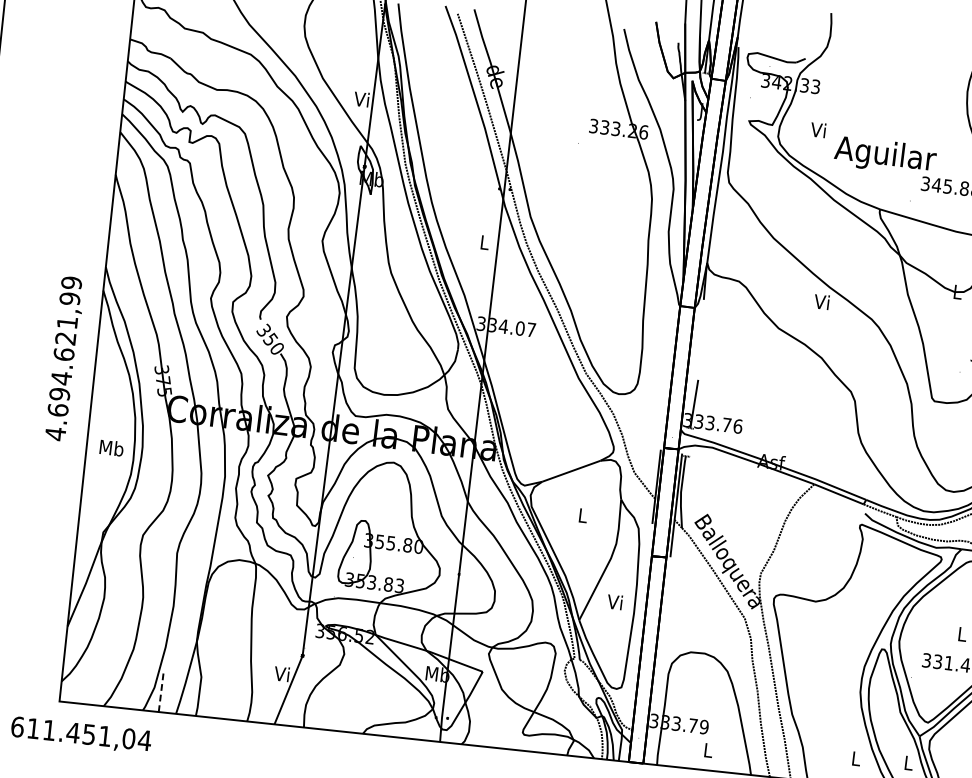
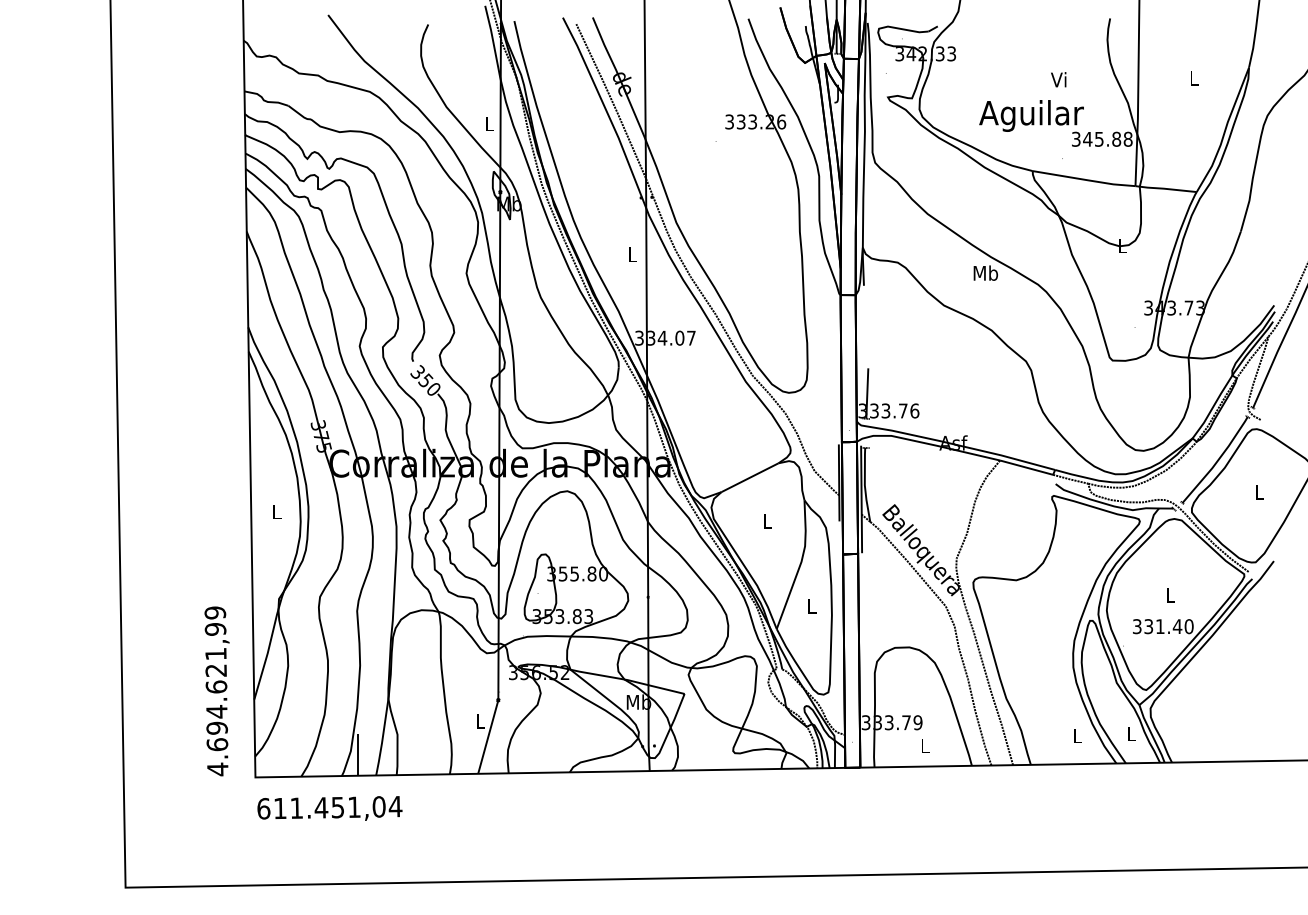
text: (361, 99) -> (488, 123), Vi -> L
text: (818, 129) -> (1058, 79), moved
text: (822, 301) -> (985, 272), Vi -> Mb
text: (63, 358) -> (216, 691), moved
text: (112, 447) -> (277, 511), Mb -> L
text: (614, 601) -> (810, 605), Vi -> L
text: (281, 673) -> (478, 720), Vi -> L
line: (161, 691) -> (358, 754), dashed -> solid
text: (80, 734) -> (329, 808), moved

